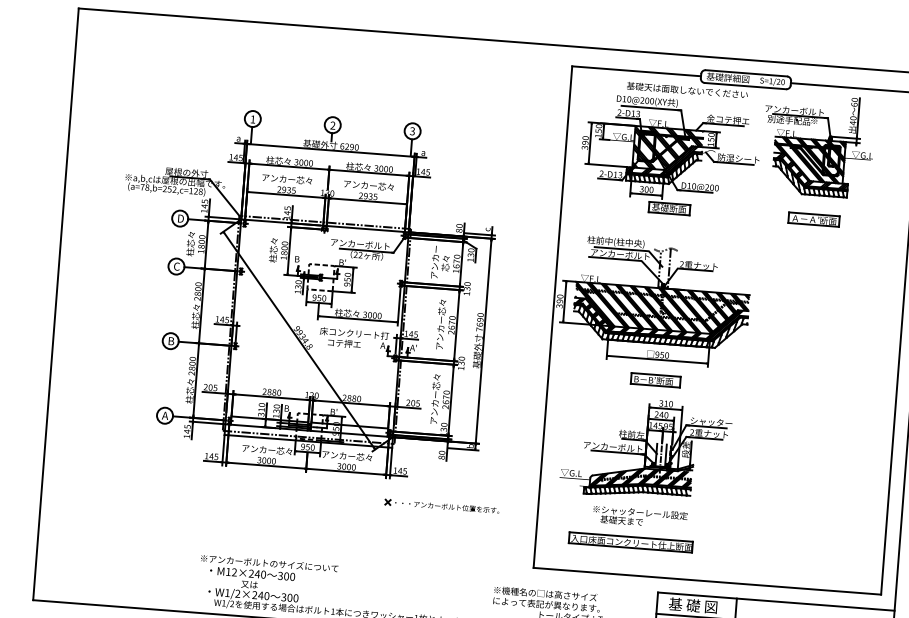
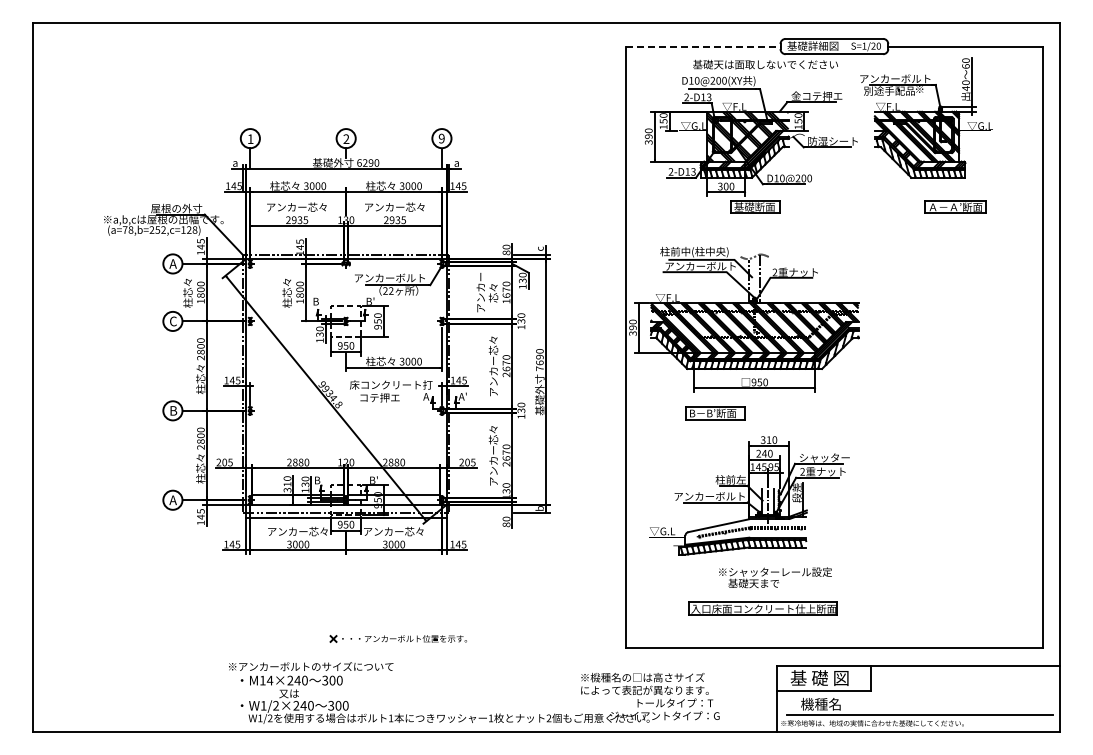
line: (636, 71) -> (703, 46), solid -> dashed
text: (412, 131) -> (441, 138), 3 -> 9
text: (180, 218) -> (173, 263), D -> A
part: (814, 219) -> (955, 206), moved
part: (655, 380) -> (715, 413), moved
hatch: (640, 478) -> (745, 531), removed
part: (441, 506) -> (397, 638), moved
text: (640, 517) -> (775, 577), moved
part: (630, 542) -> (762, 608), moved
text: (234, 572) -> (269, 680), M12×240 -> M14×240

